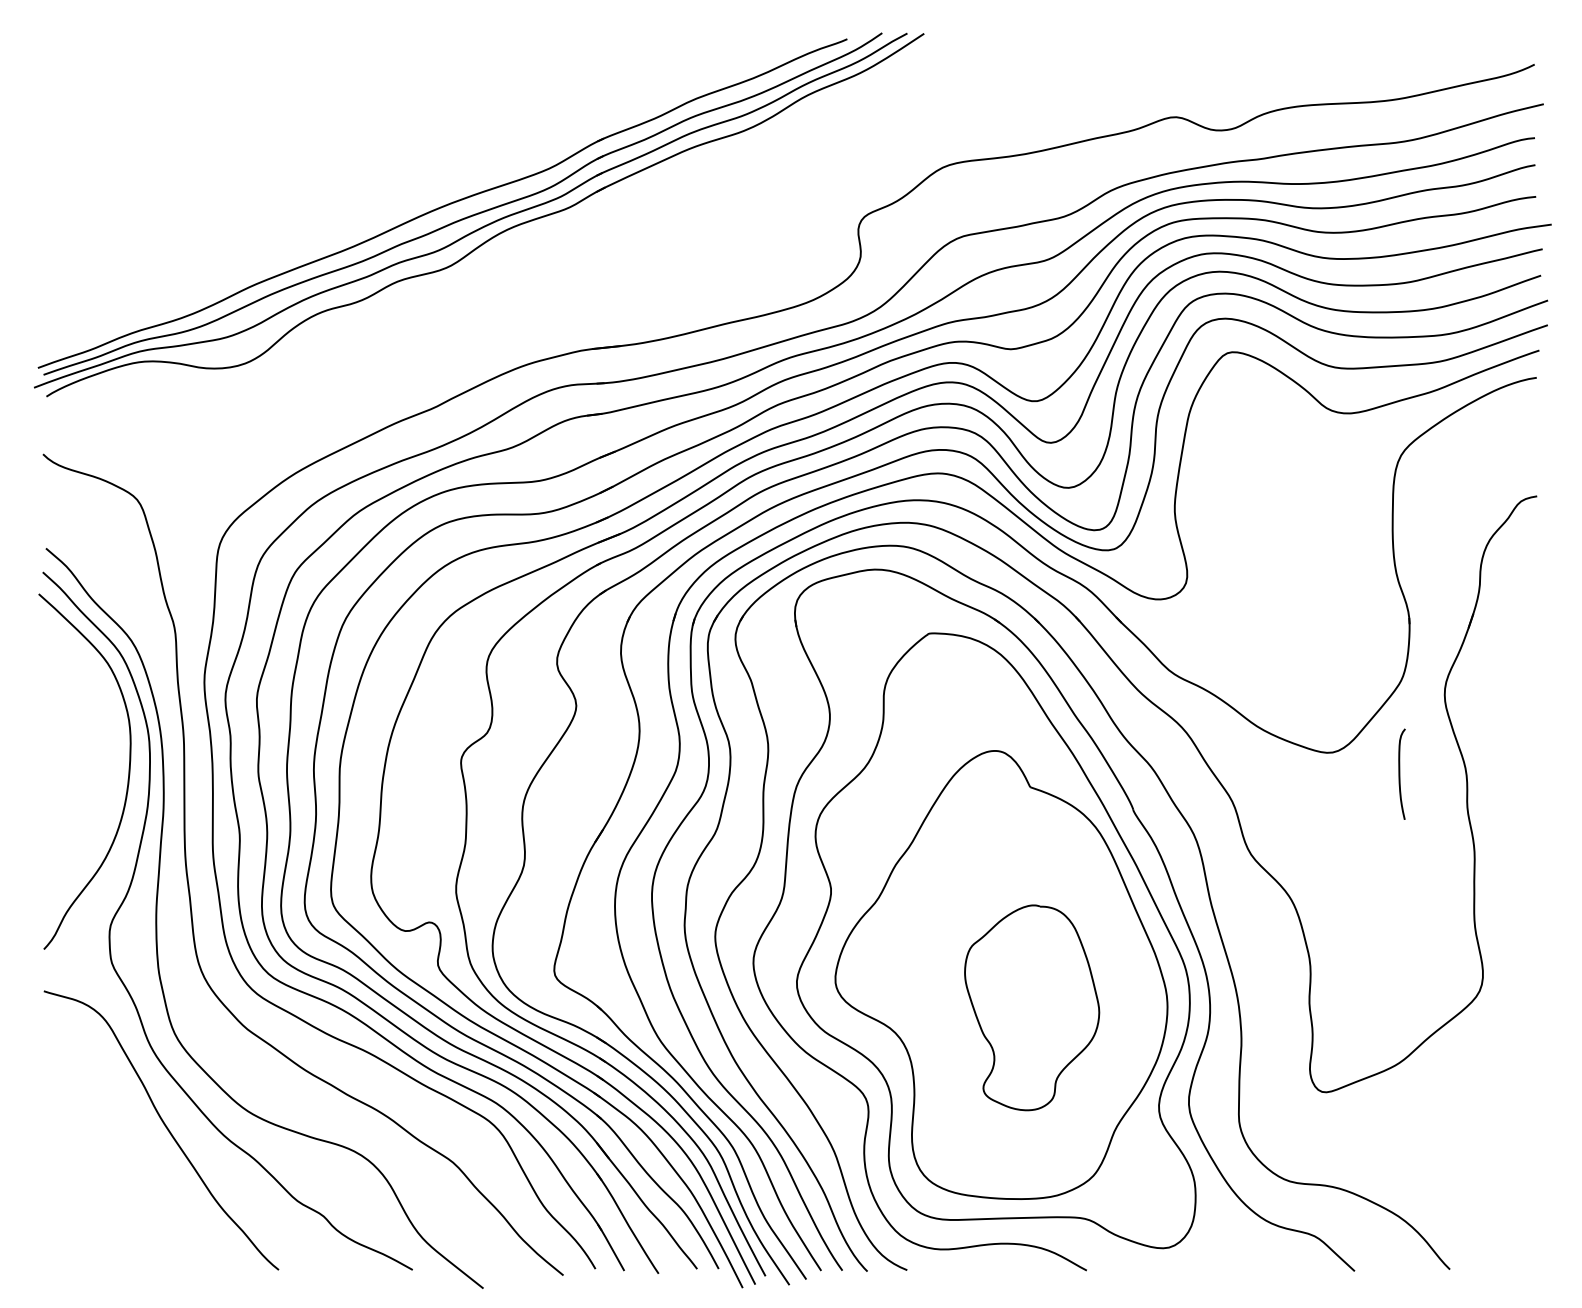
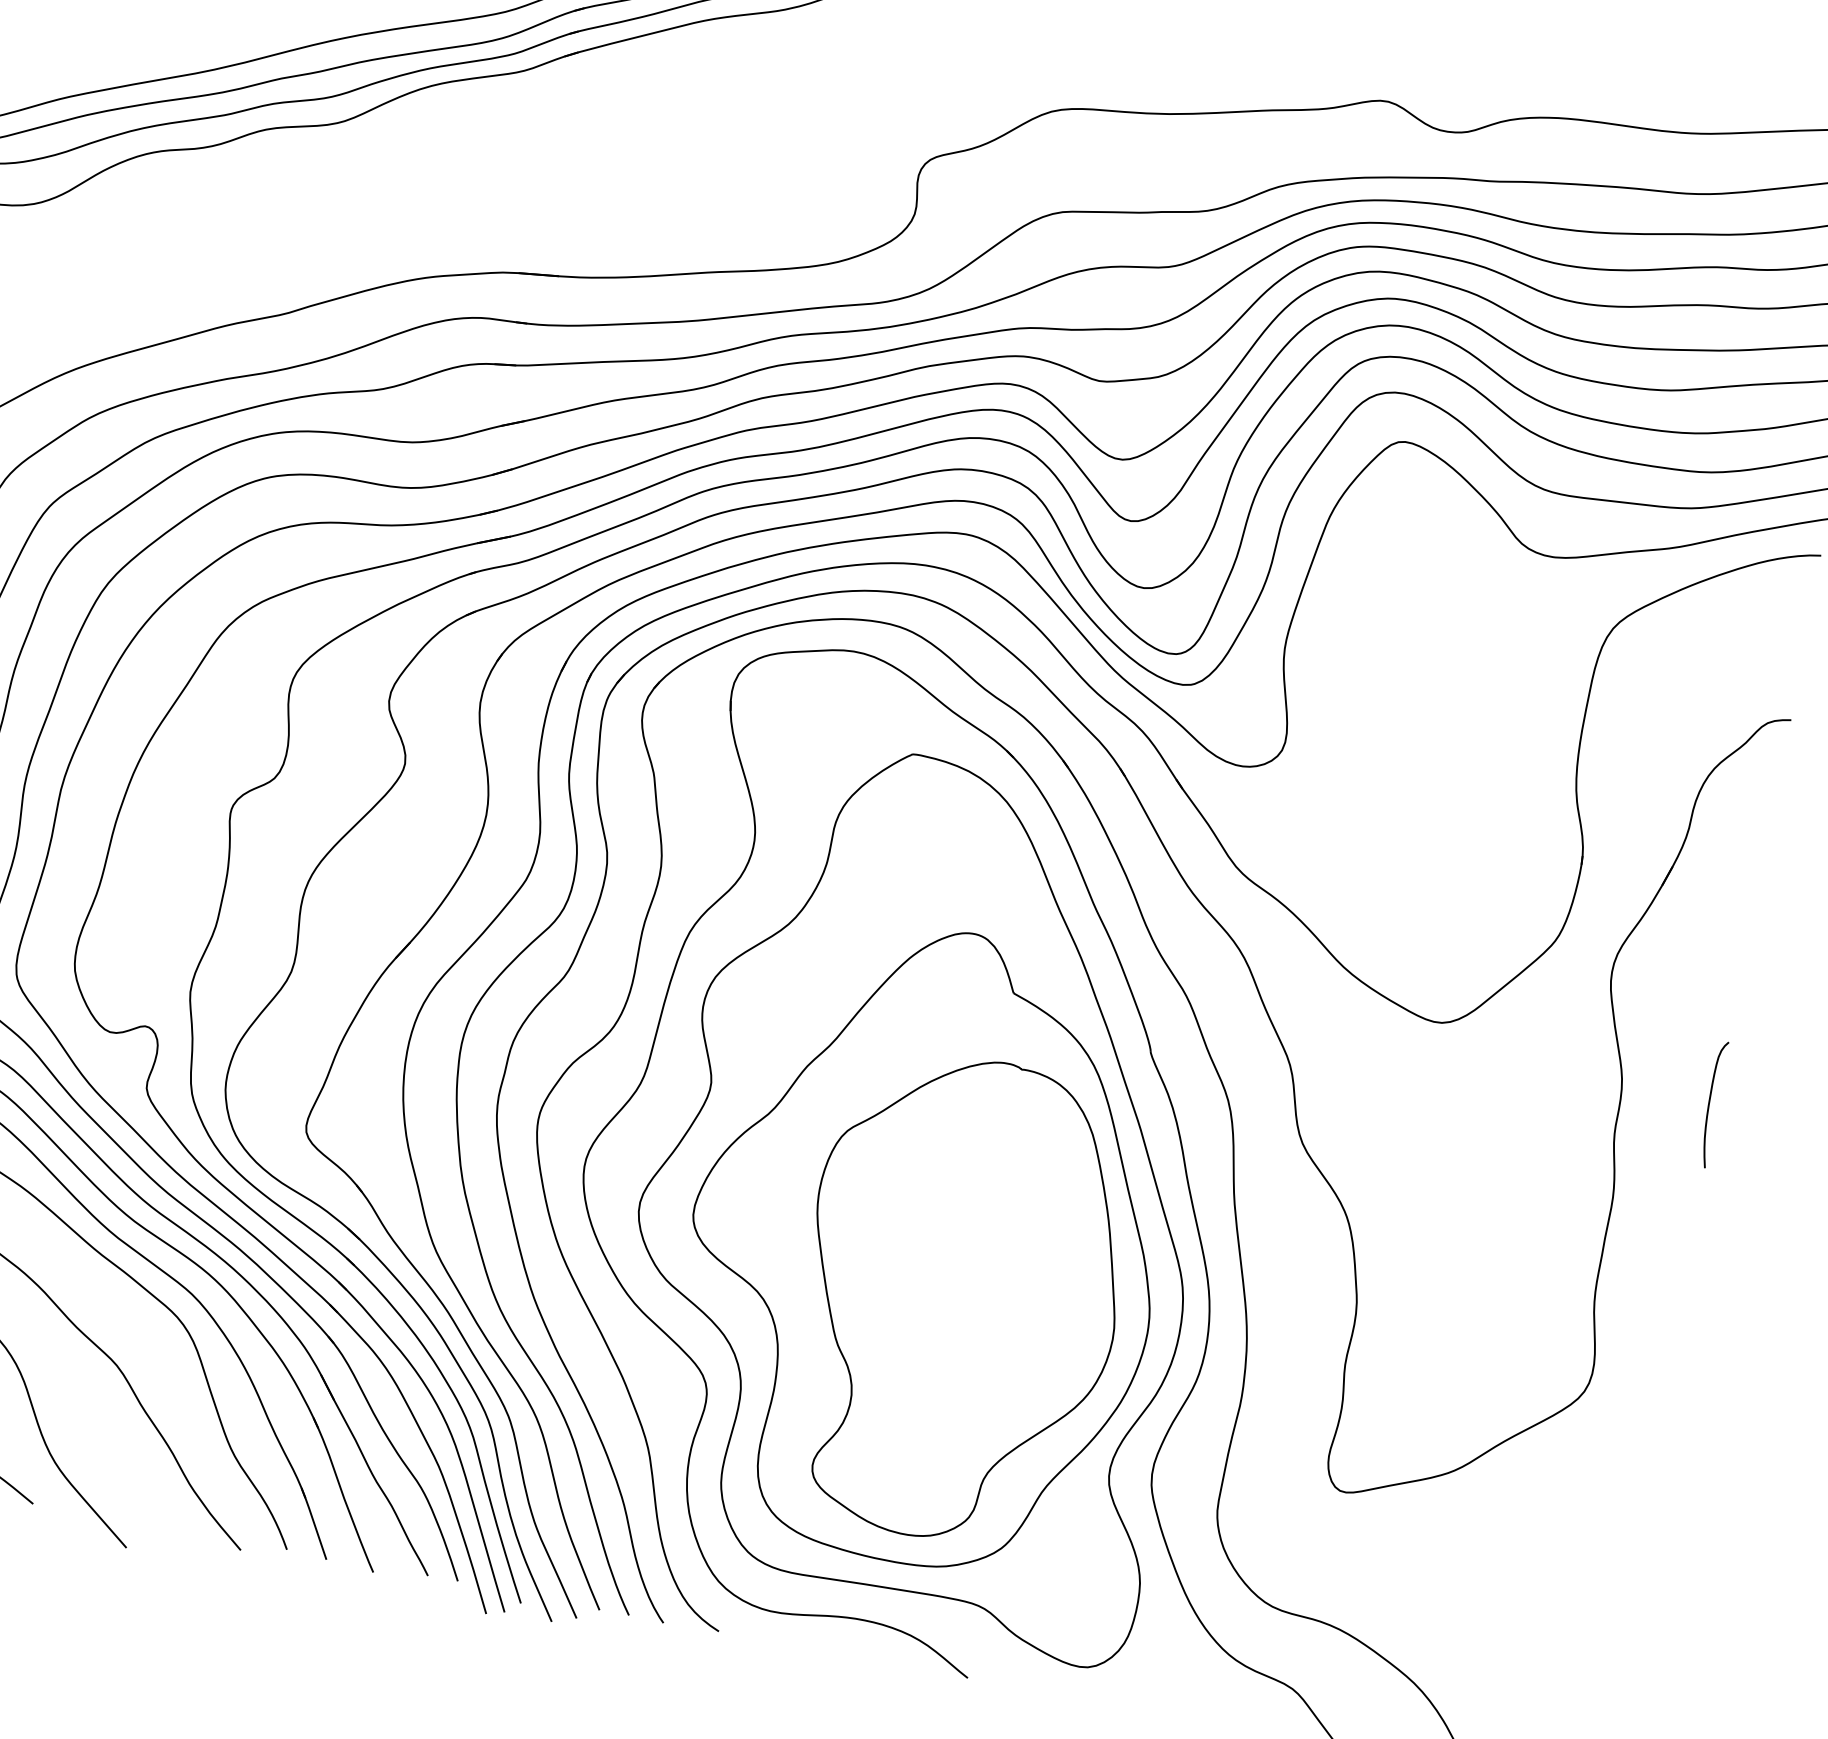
curve: (1400, 773) -> (1710, 1102), moved
part: (1031, 1007) -> (958, 1299), size x1.67

